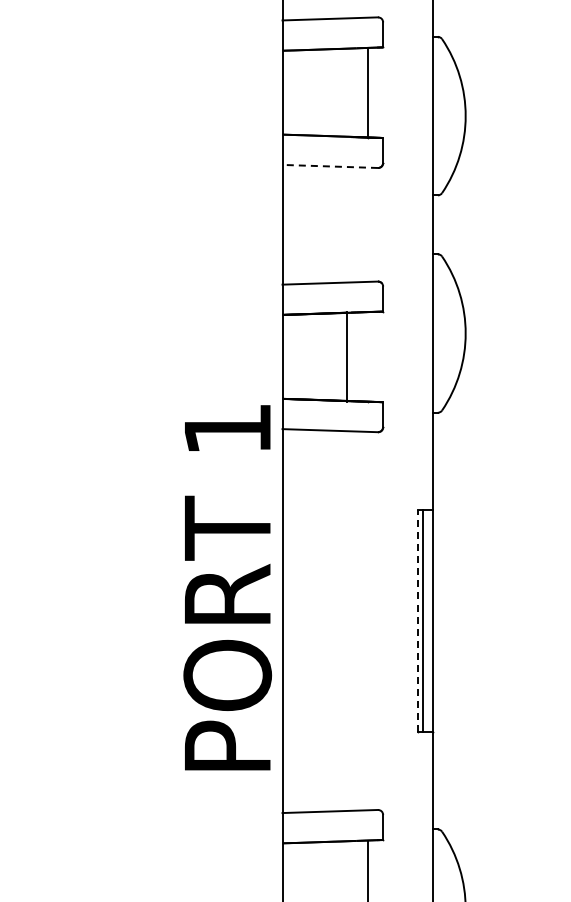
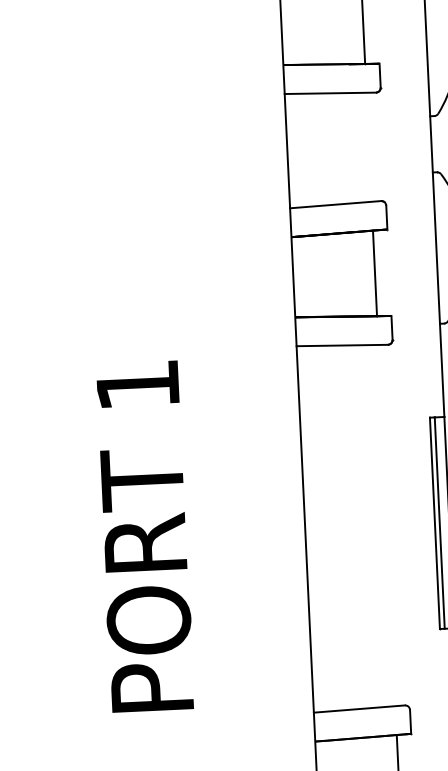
line: (330, 166) -> (330, 93), dashed -> solid
line: (347, 356) -> (375, 273), moved
text: (227, 587) -> (144, 536), moved
line: (418, 621) -> (435, 523), dashed -> solid

